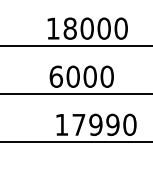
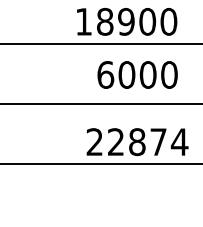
text: (87, 28) -> (126, 21), 18000 -> 18900
text: (81, 76) -> (137, 74), moved
text: (96, 125) -> (137, 142), 17990 -> 22874

